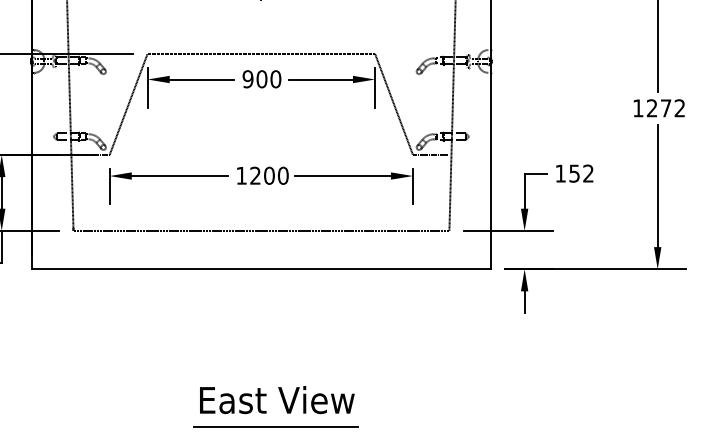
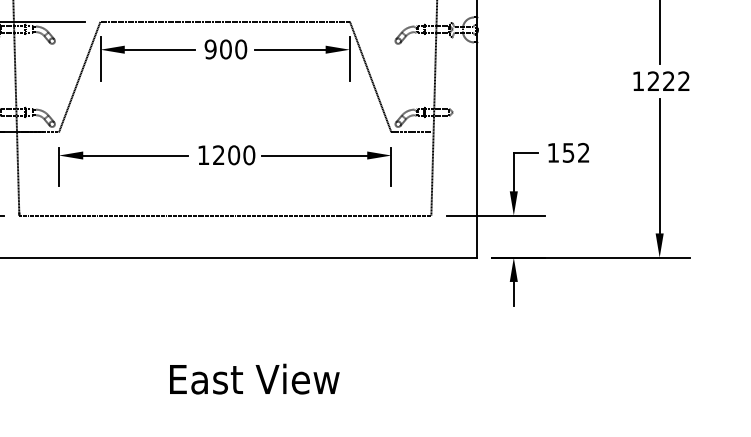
text: (665, 108) -> (668, 81), 1272 -> 1222
text: (277, 400) -> (254, 379), moved
line: (275, 426) -> (240, 430), removed

